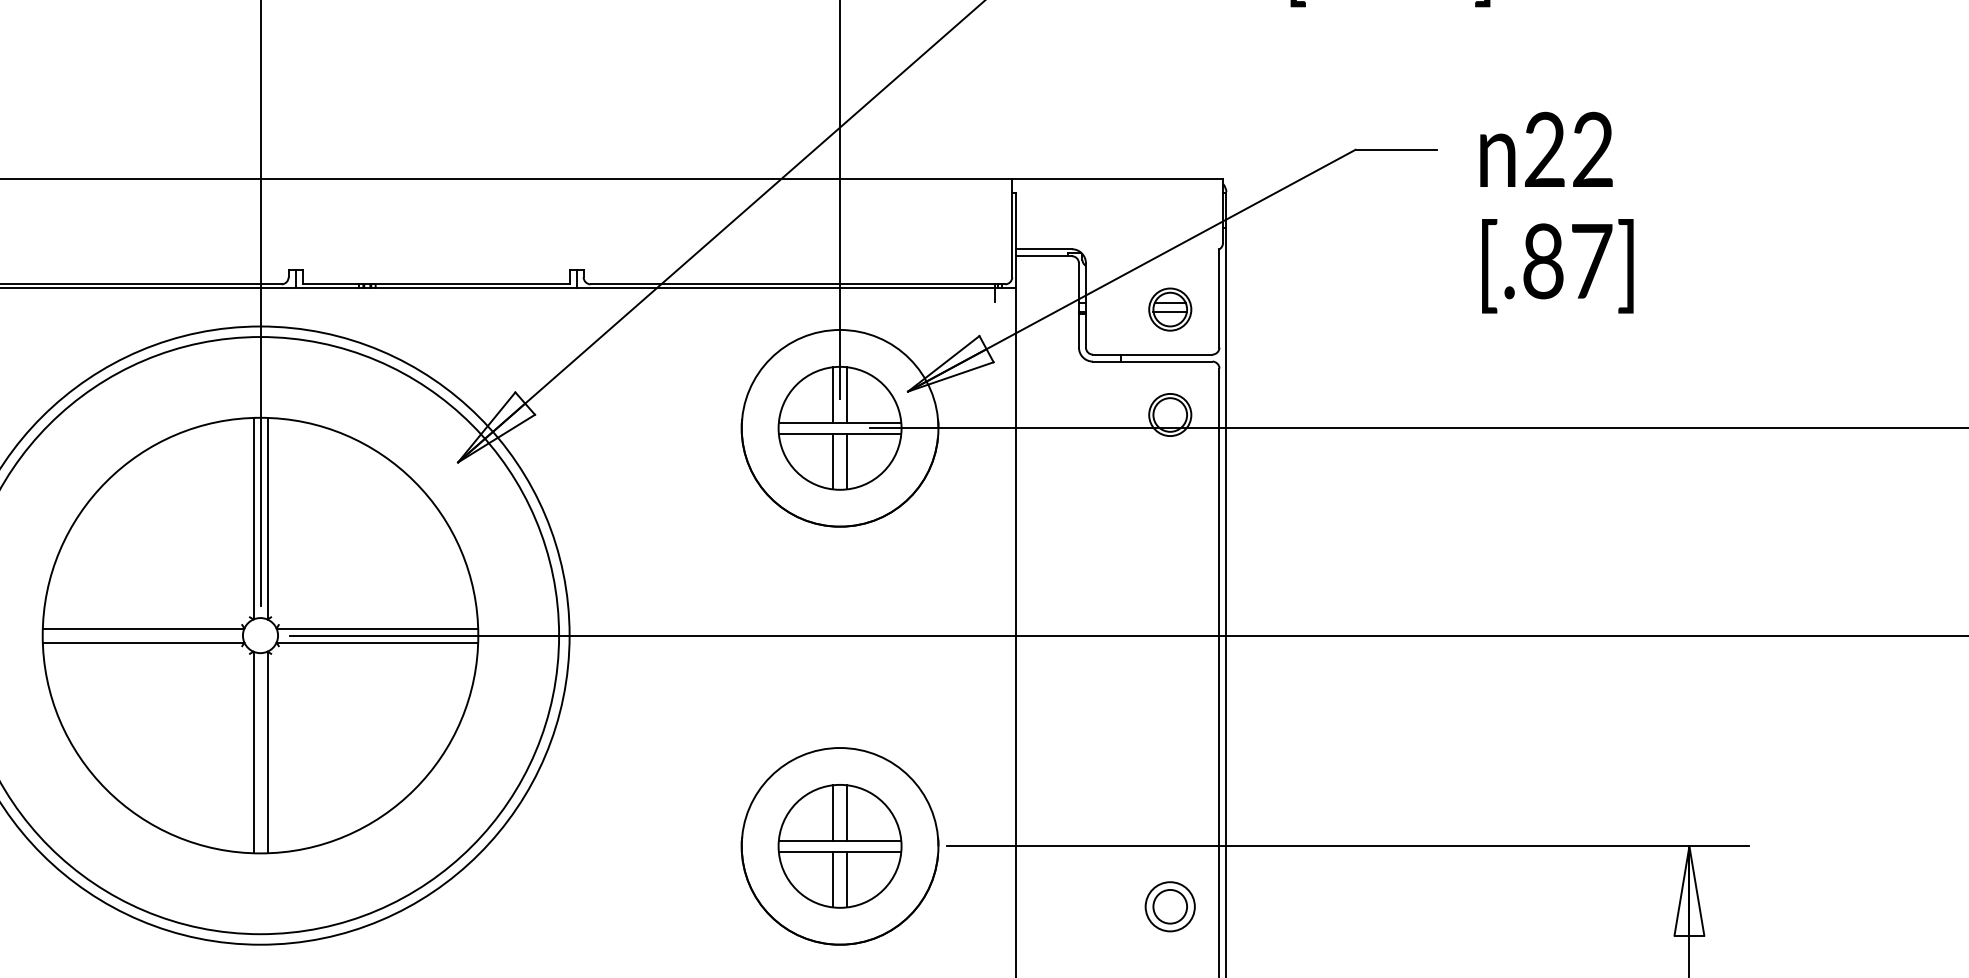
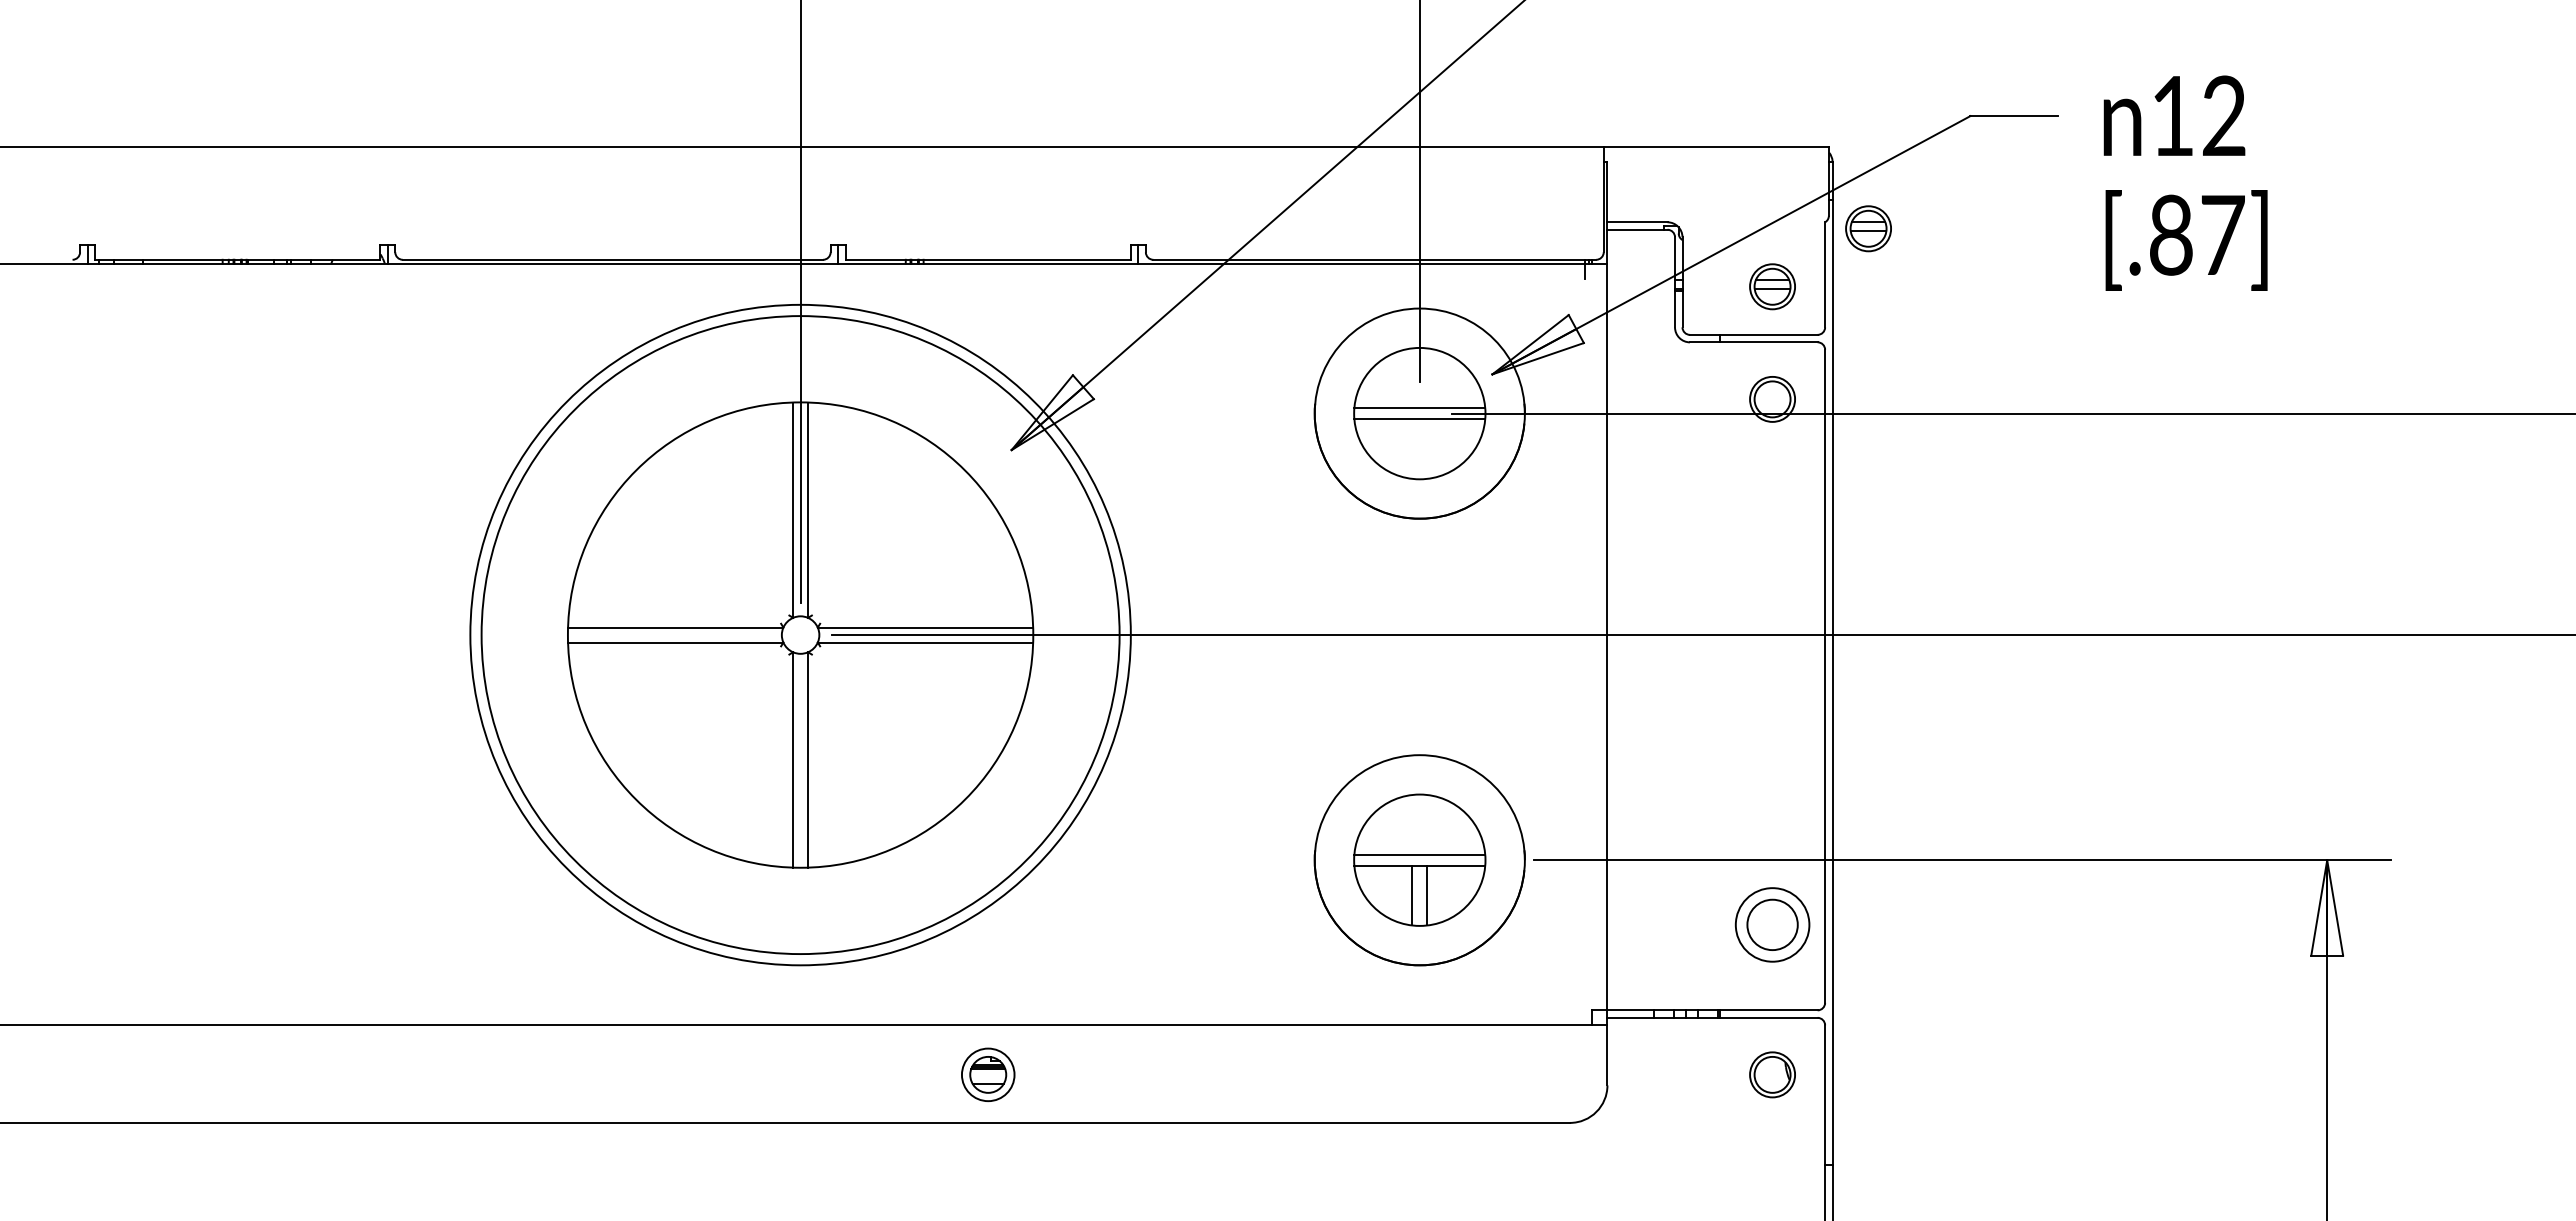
text: (1544, 149) -> (2172, 115), 22 -> 12
part: (1260, 255) -> (1868, 228), added
line: (833, 395) -> (1412, 378), removed
line: (847, 395) -> (1427, 378), removed
line: (833, 460) -> (1412, 448), removed
line: (847, 460) -> (1427, 448), removed
line: (833, 812) -> (1412, 824), removed
line: (847, 812) -> (1427, 824), removed
part: (1170, 906) -> (1772, 924), size x1.4

